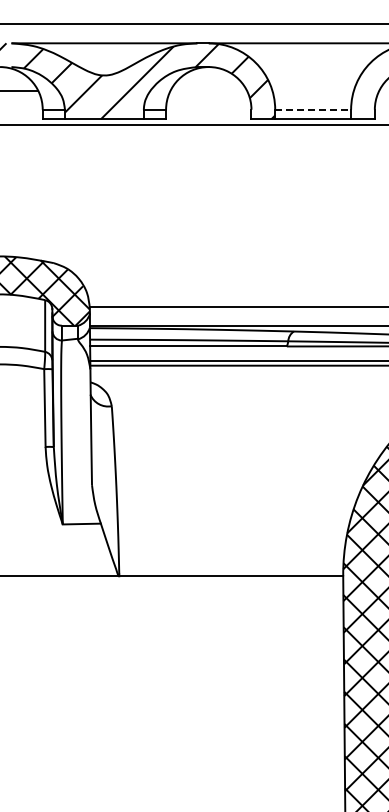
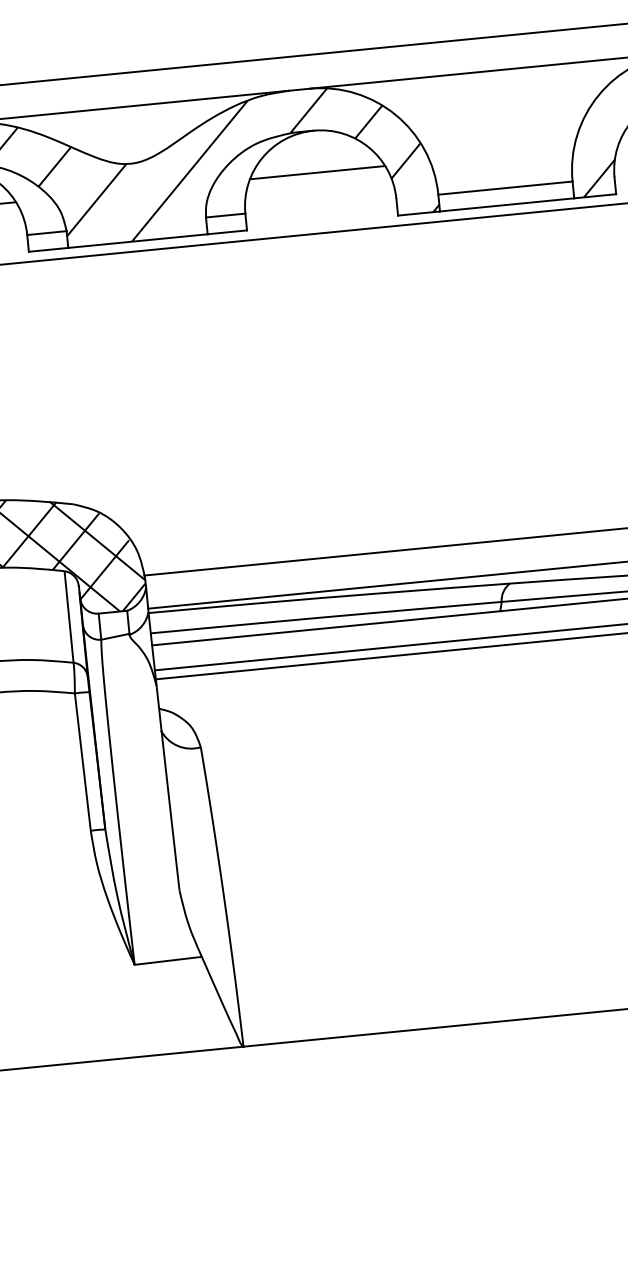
line: (208, 90) -> (317, 172), added
line: (313, 109) -> (506, 187), dashed -> solid
hatch: (365, 109) -> (597, 178), added

